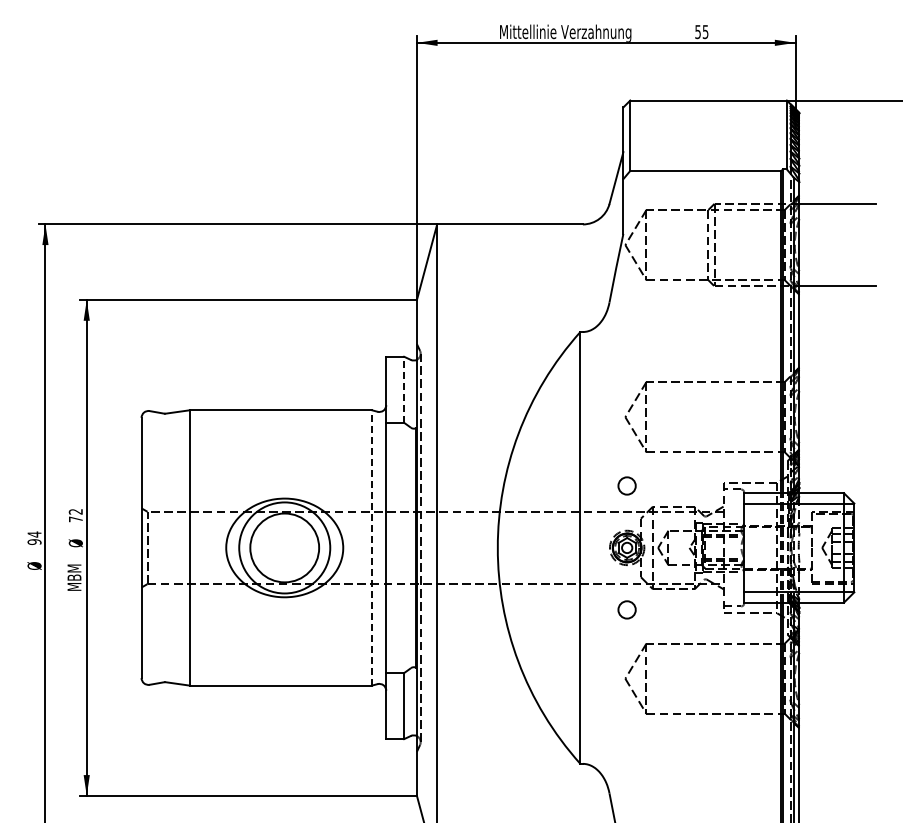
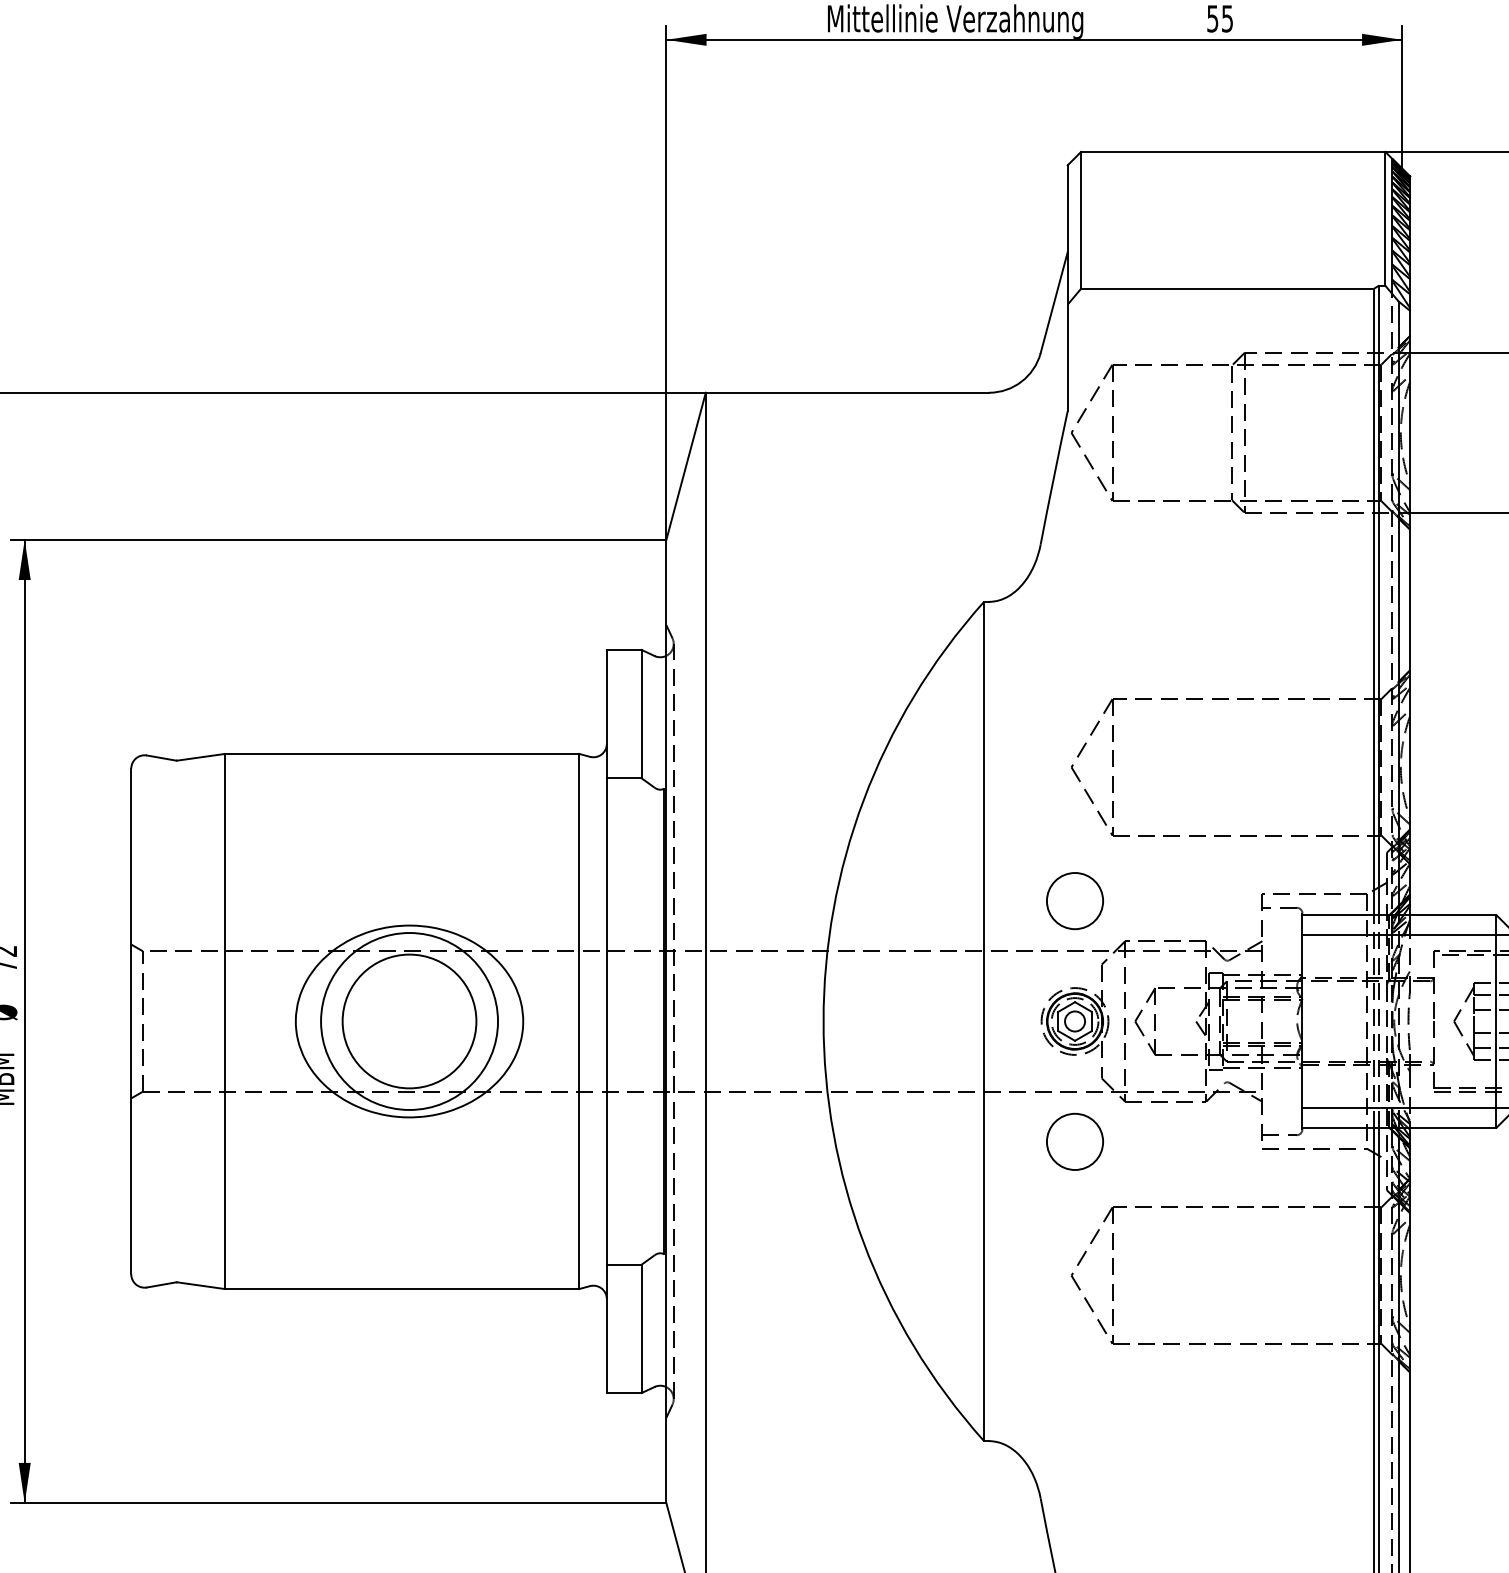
line: (404, 389) -> (642, 713), dashed -> solid
circle: (626, 485) -> (1073, 900), size x1.67
line: (372, 547) -> (580, 1020), dashed -> solid
circle: (626, 609) -> (1073, 1141), size x1.67

